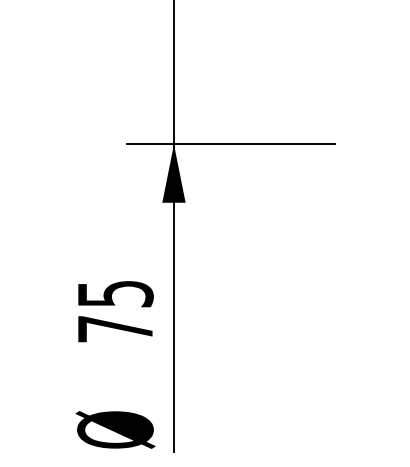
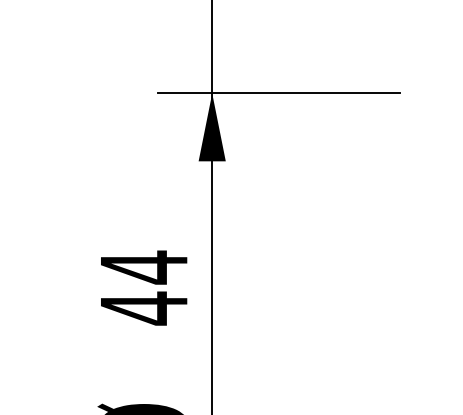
text: (115, 311) -> (144, 287), 75 -> 44

